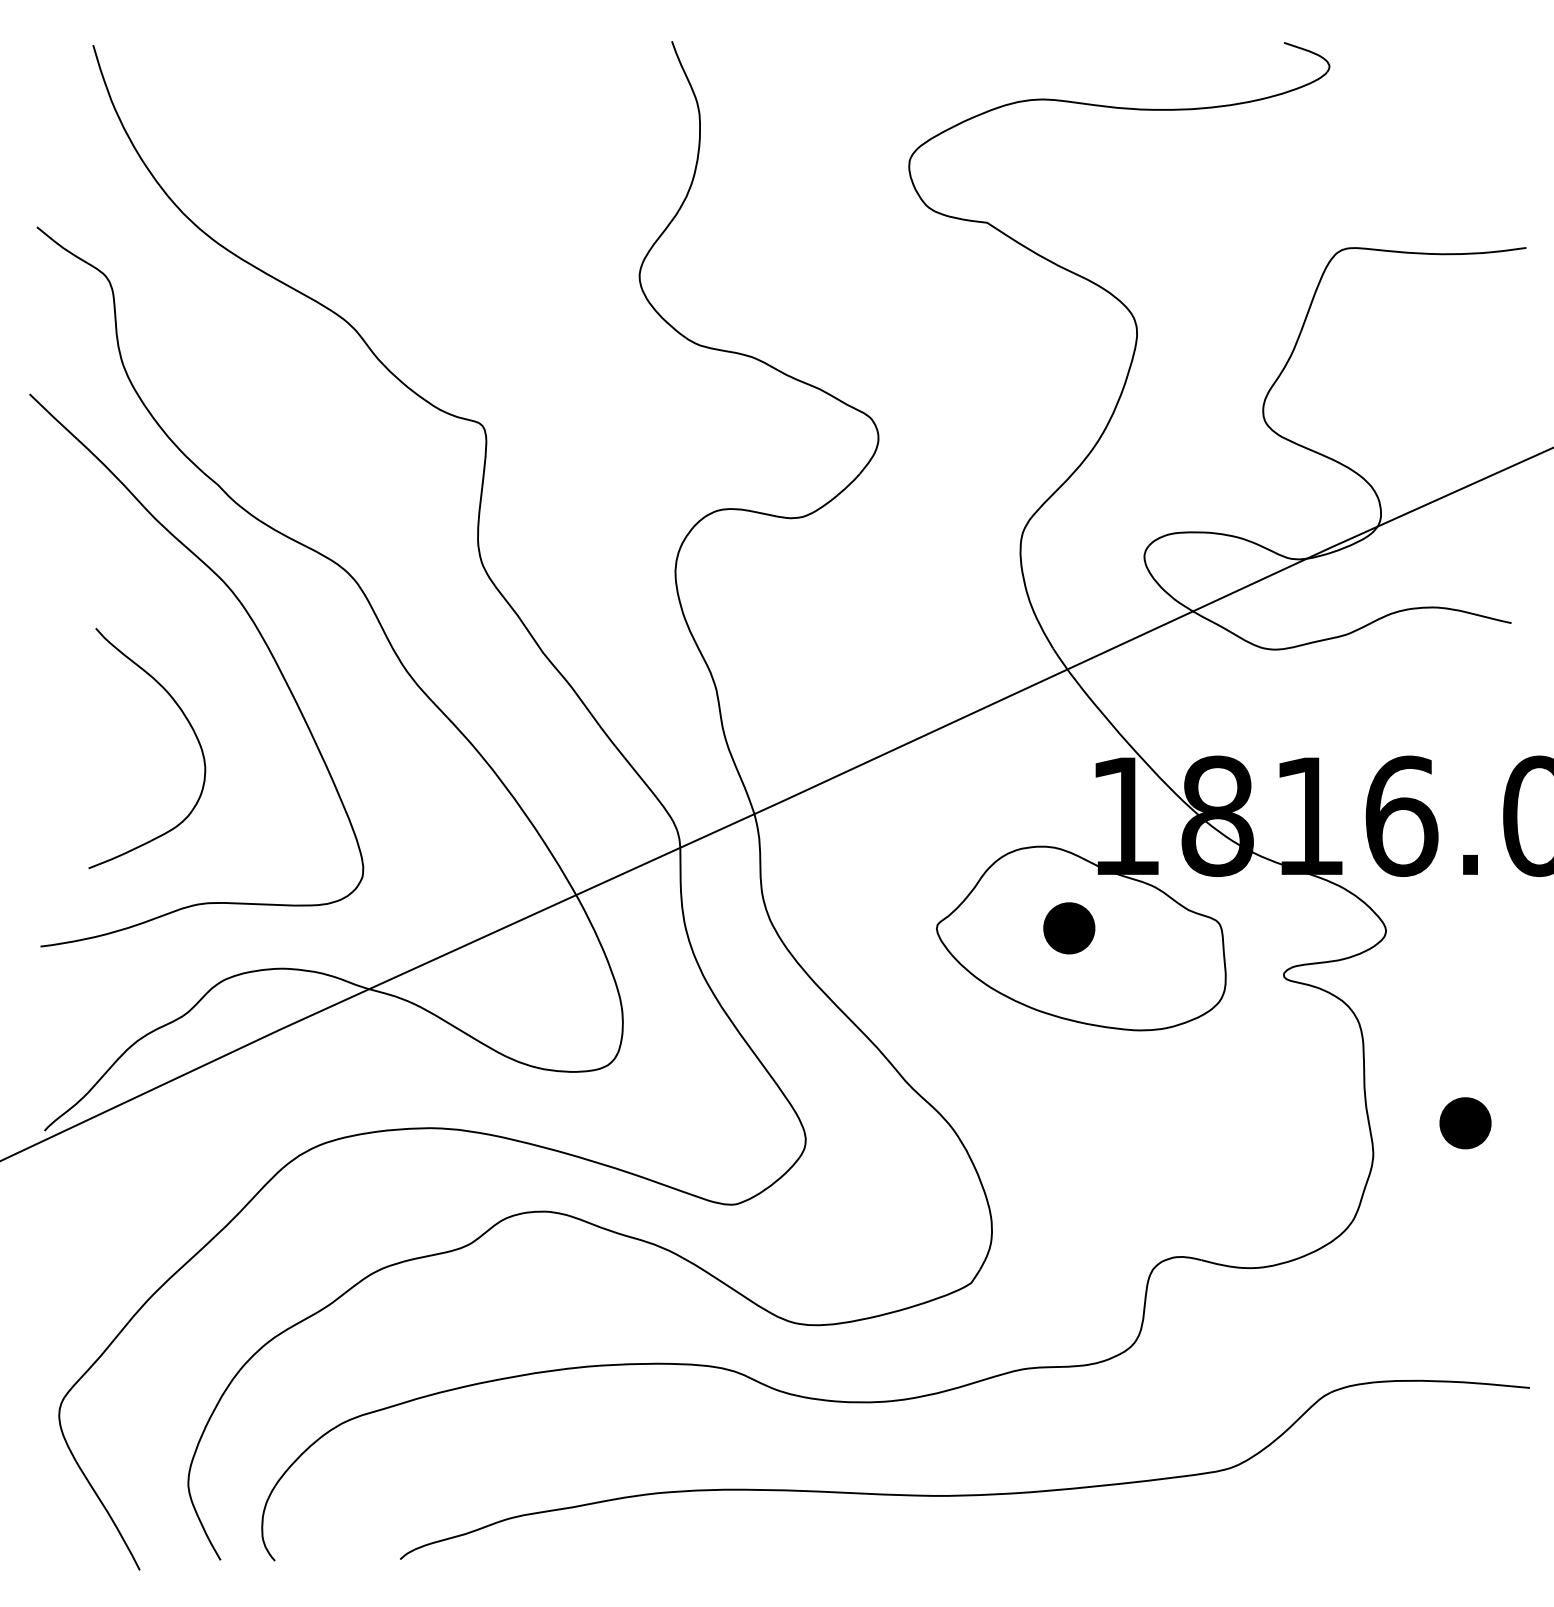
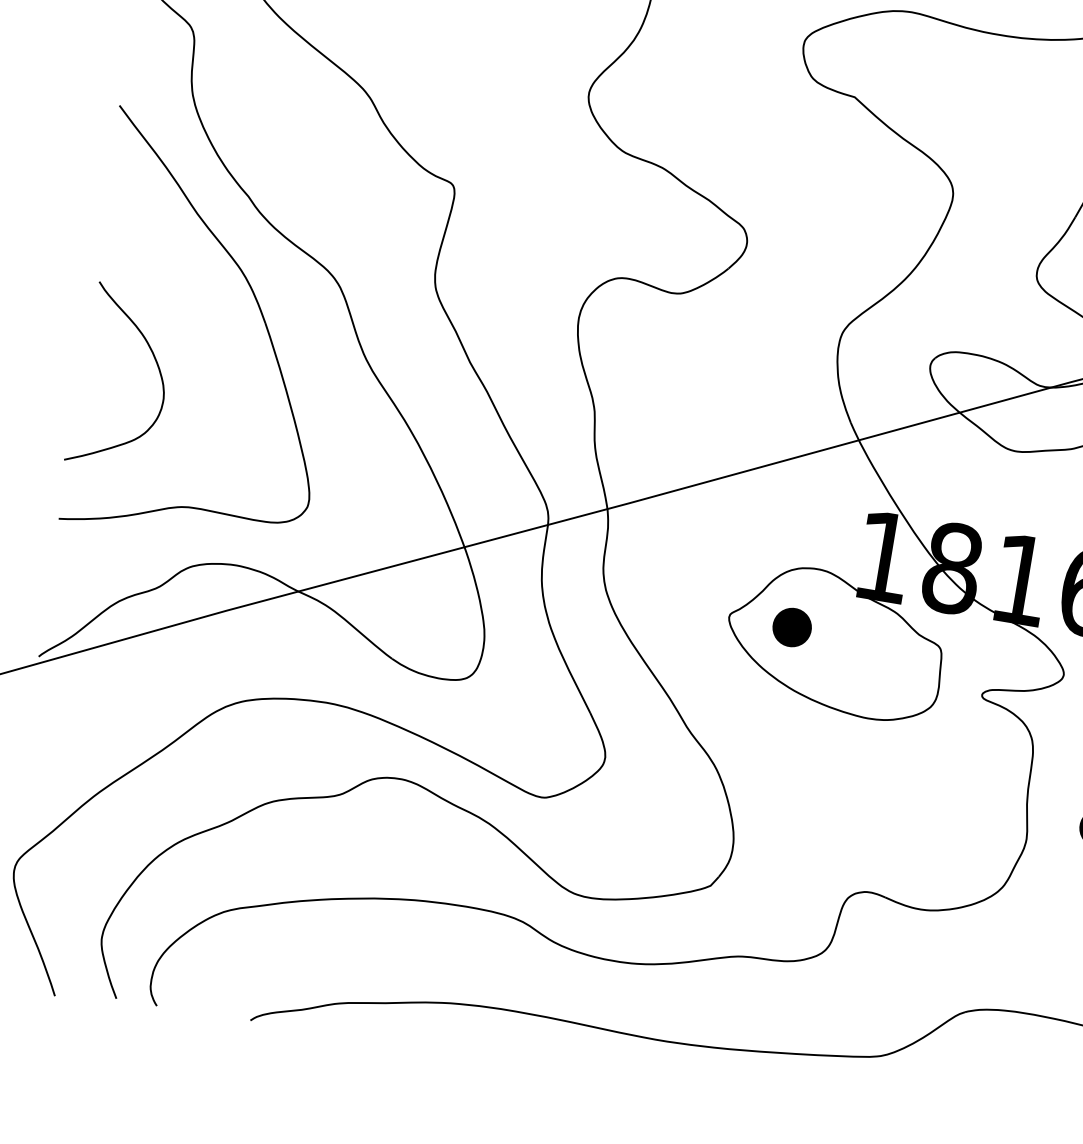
curve: (189, 725) -> (157, 365), moved
part: (1069, 928) -> (792, 627), moved

